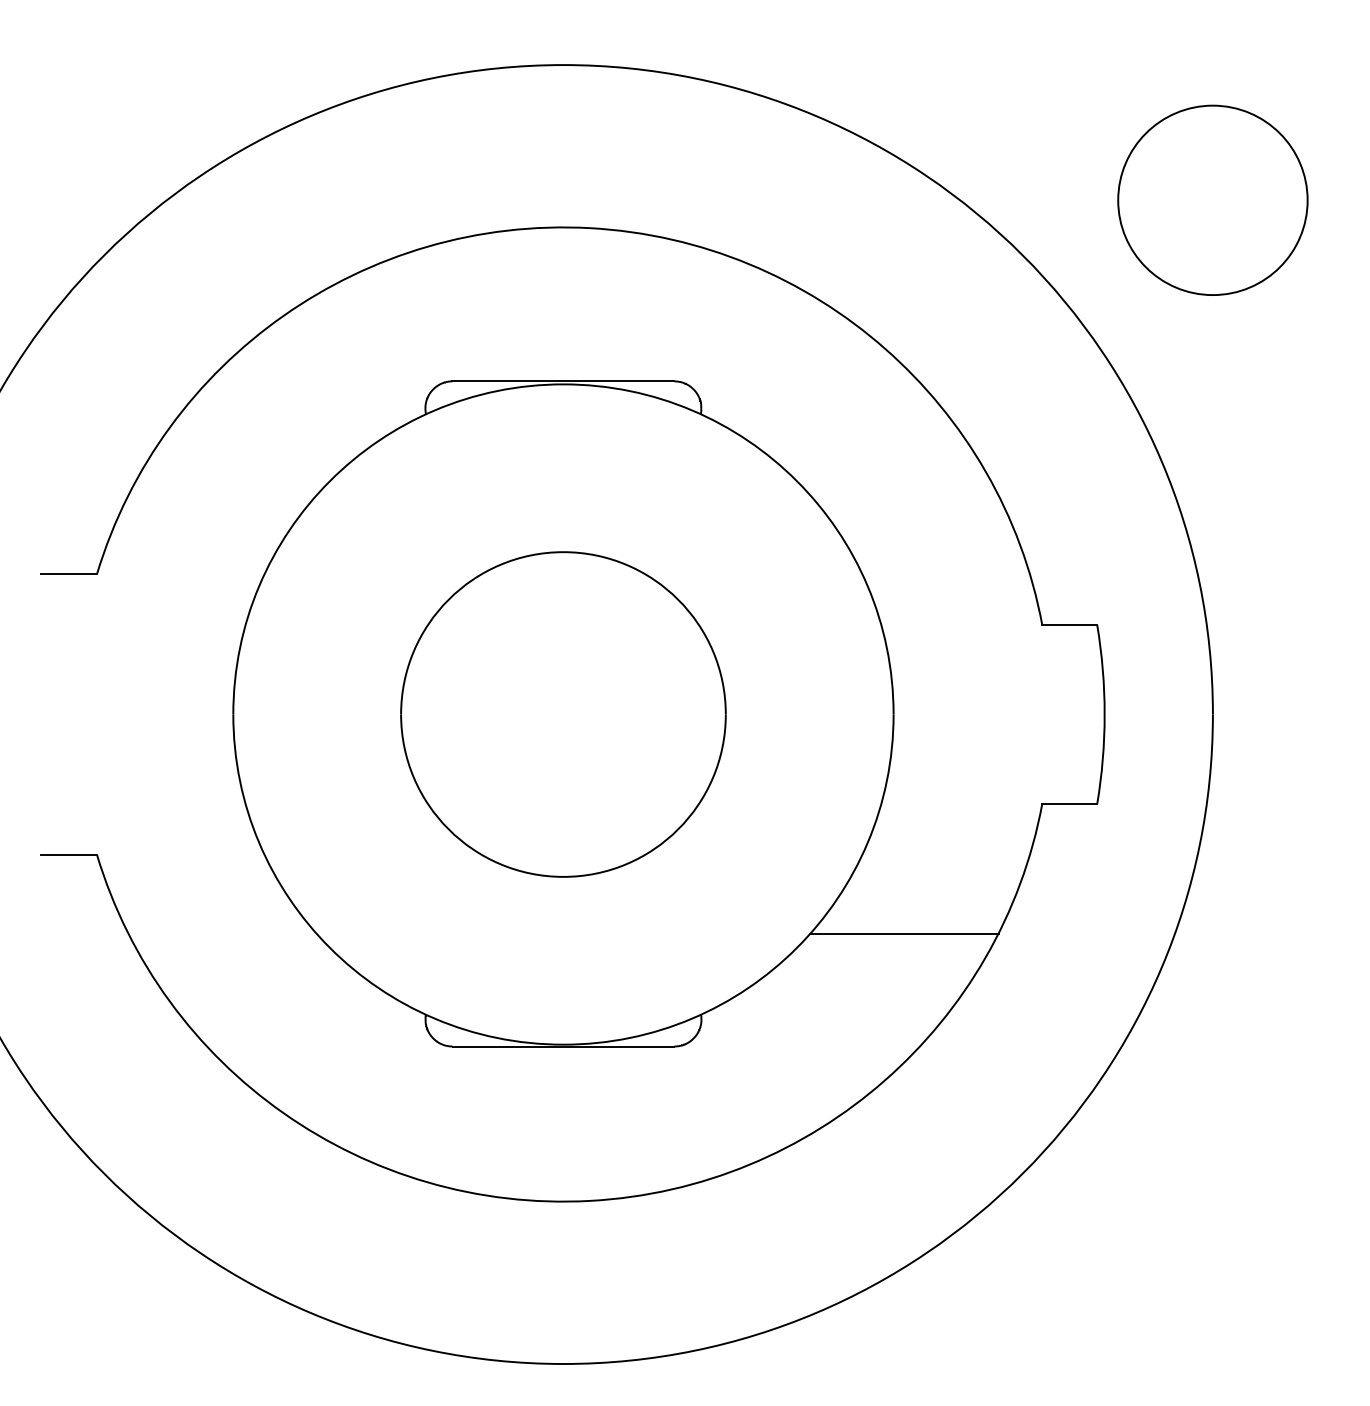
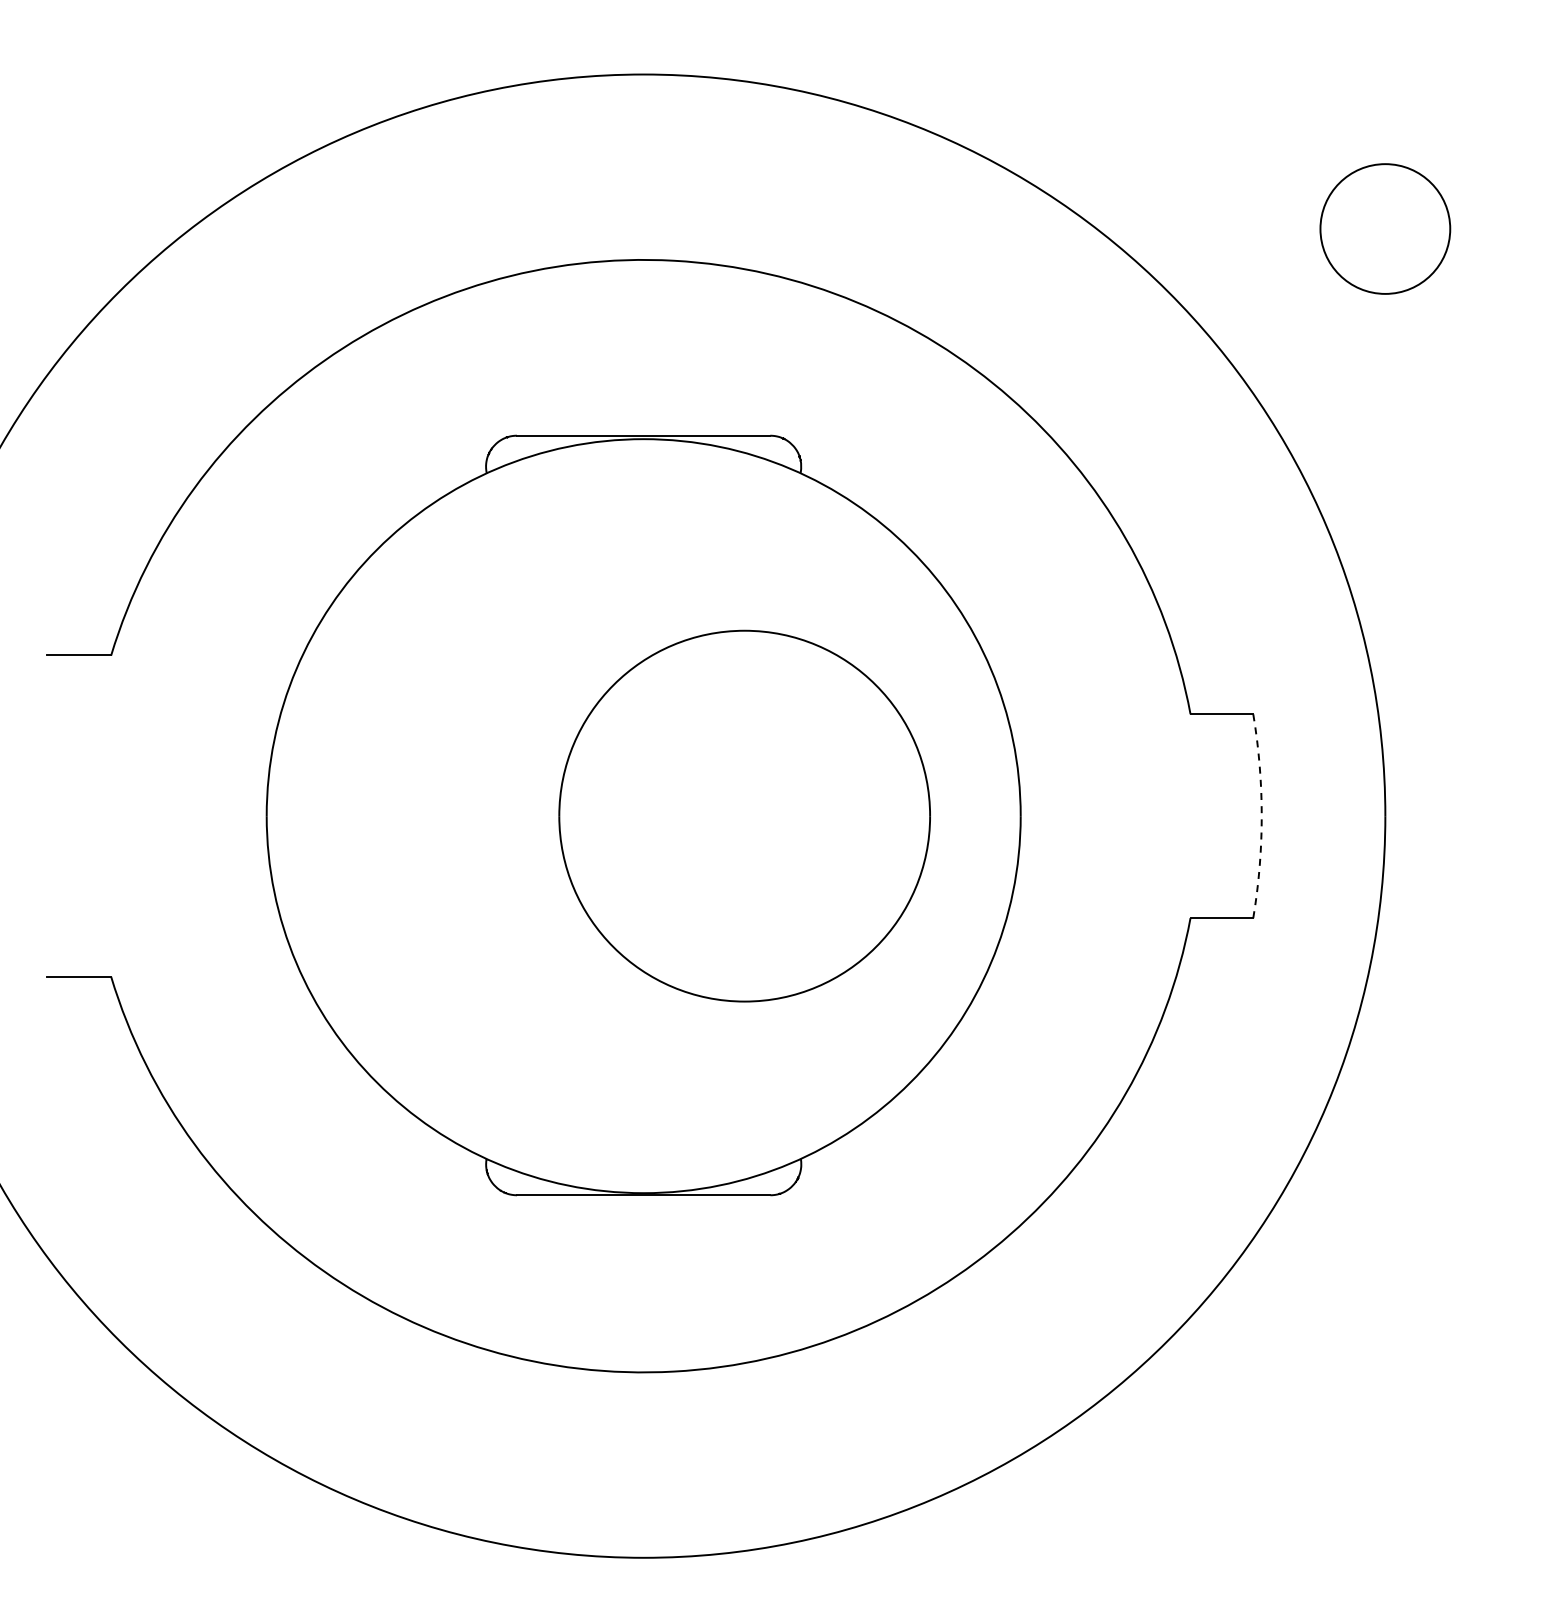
circle: (1213, 199) -> (1385, 228), size x0.6
part: (563, 713) -> (744, 815), moved
arc: (1104, 714) -> (1261, 816), solid -> dashed
line: (903, 933) -> (1032, 1066), removed

